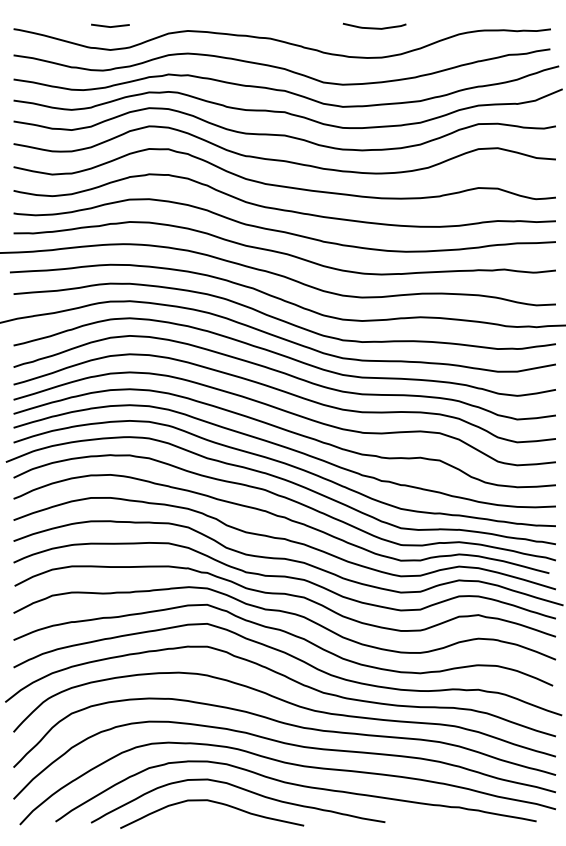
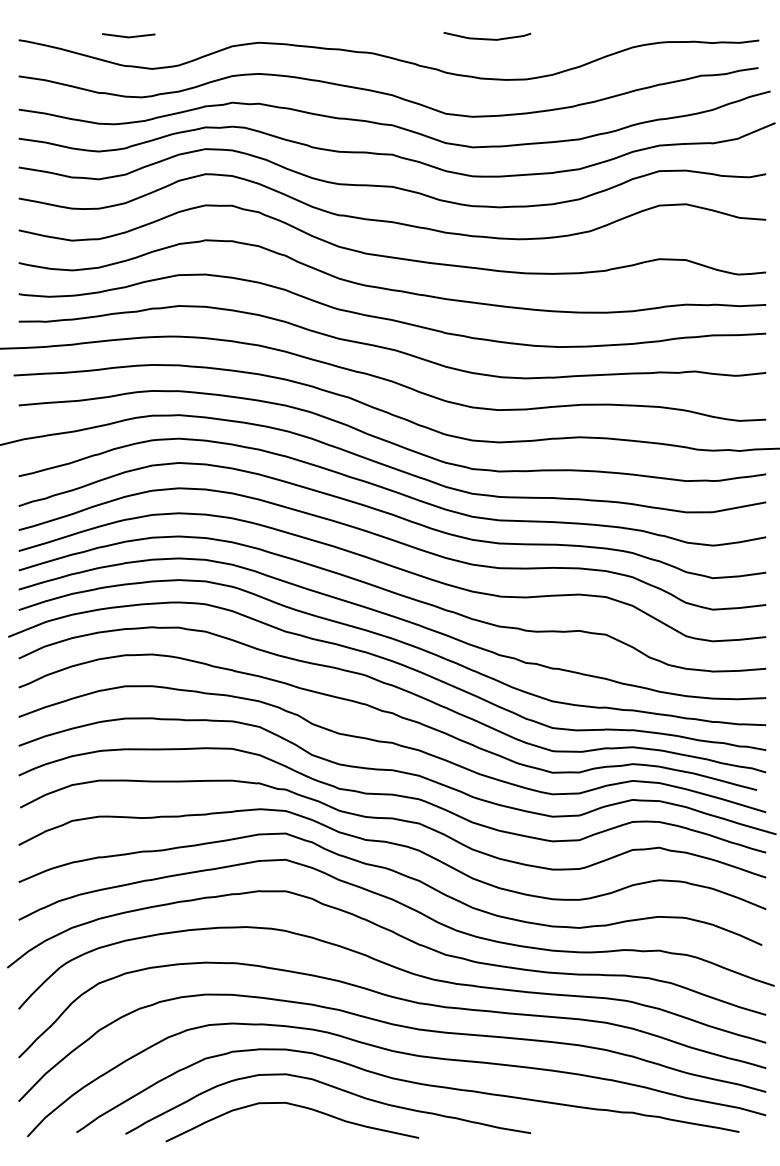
line: (110, 26) -> (128, 36), moved
curve: (374, 27) -> (487, 37), moved

